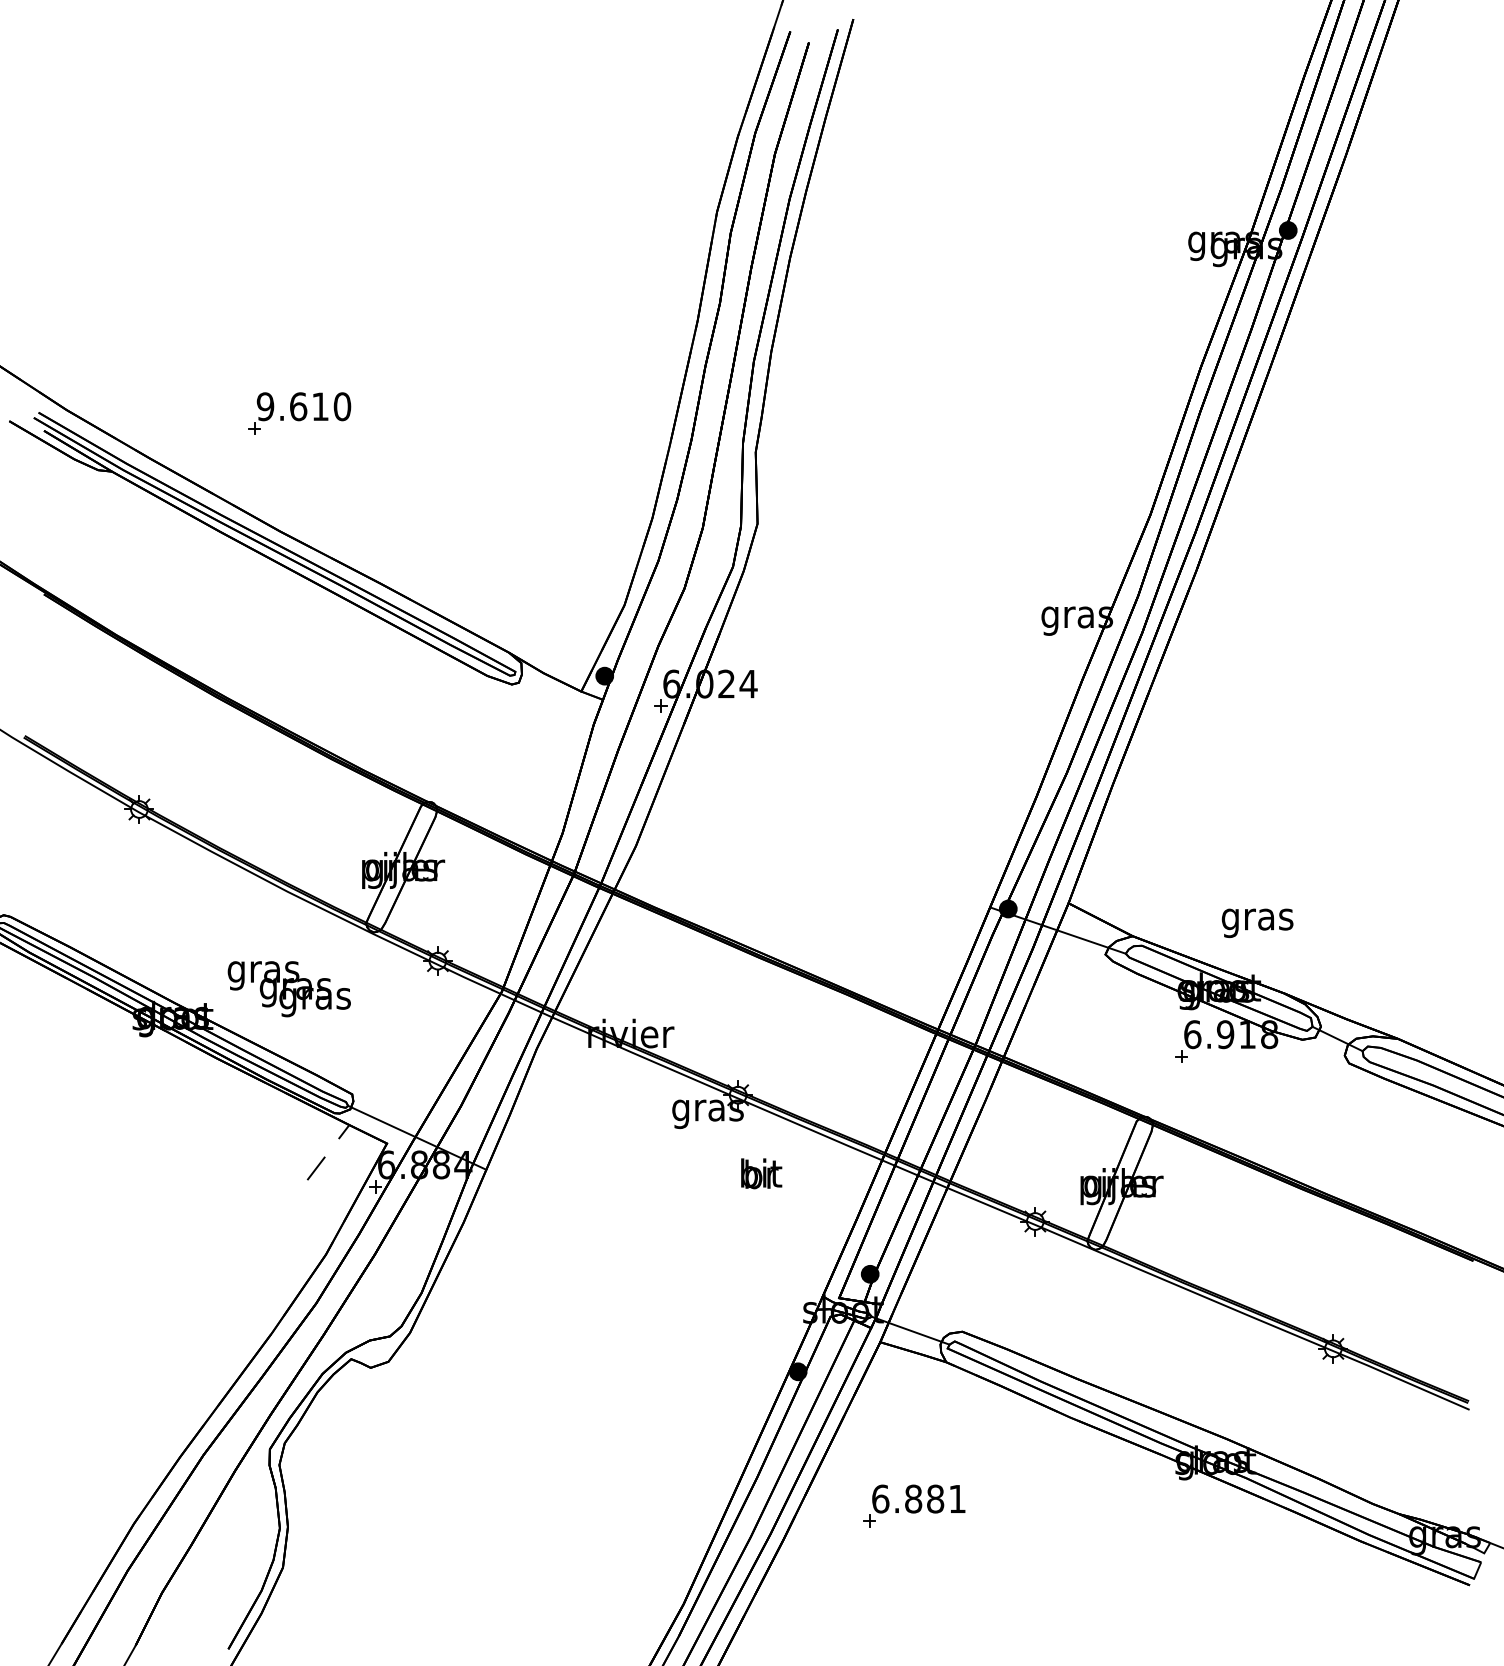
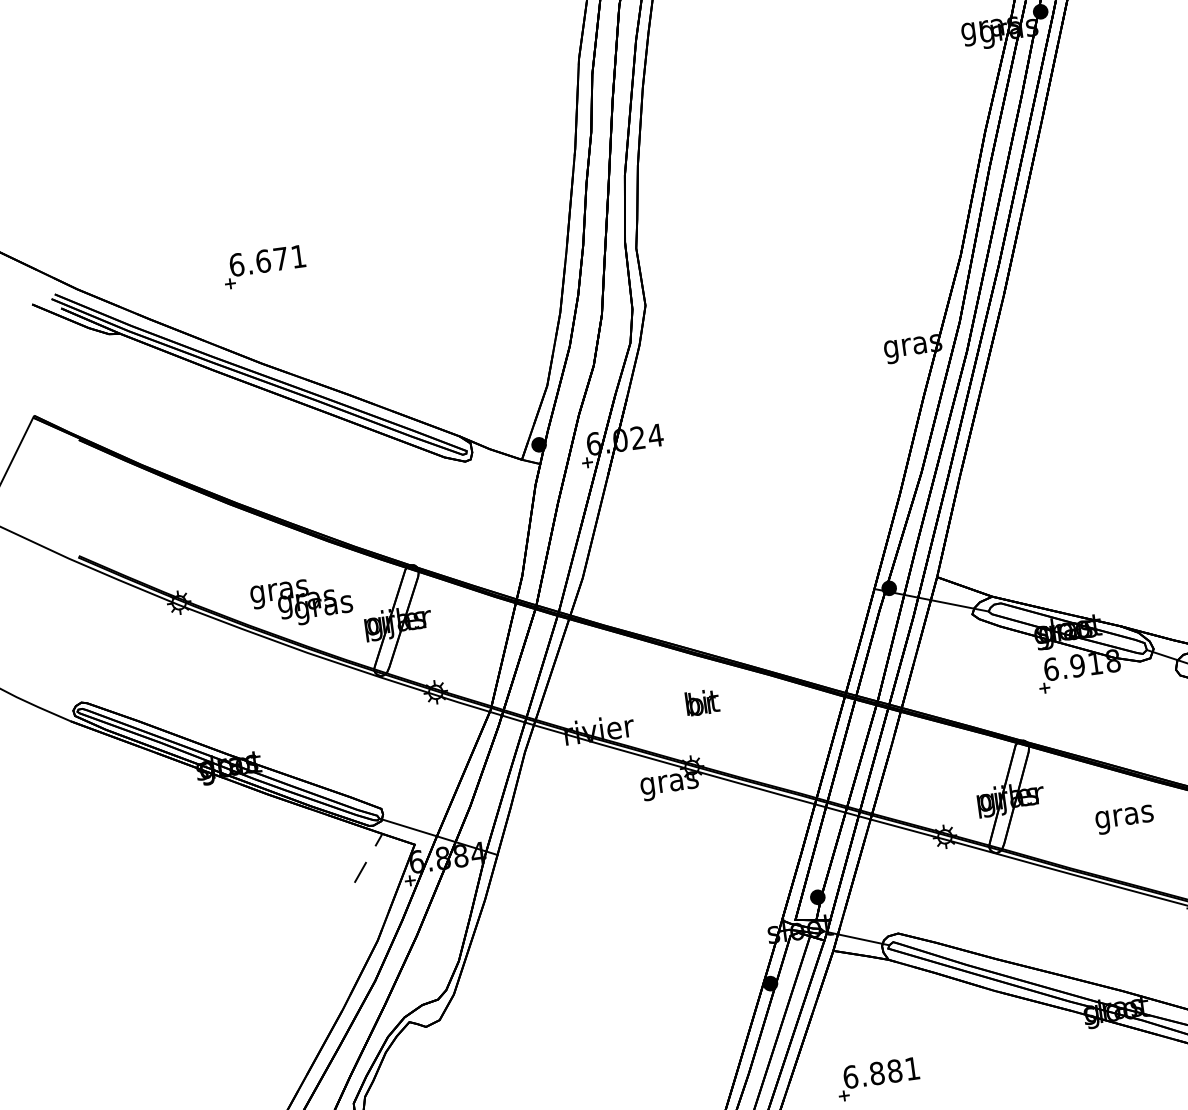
text: (303, 406) -> (267, 260), 9.610 -> 6.671
text: (1257, 922) -> (1124, 819), moved
text: (288, 989) -> (301, 602), moved
text: (761, 1173) -> (702, 702), moved

